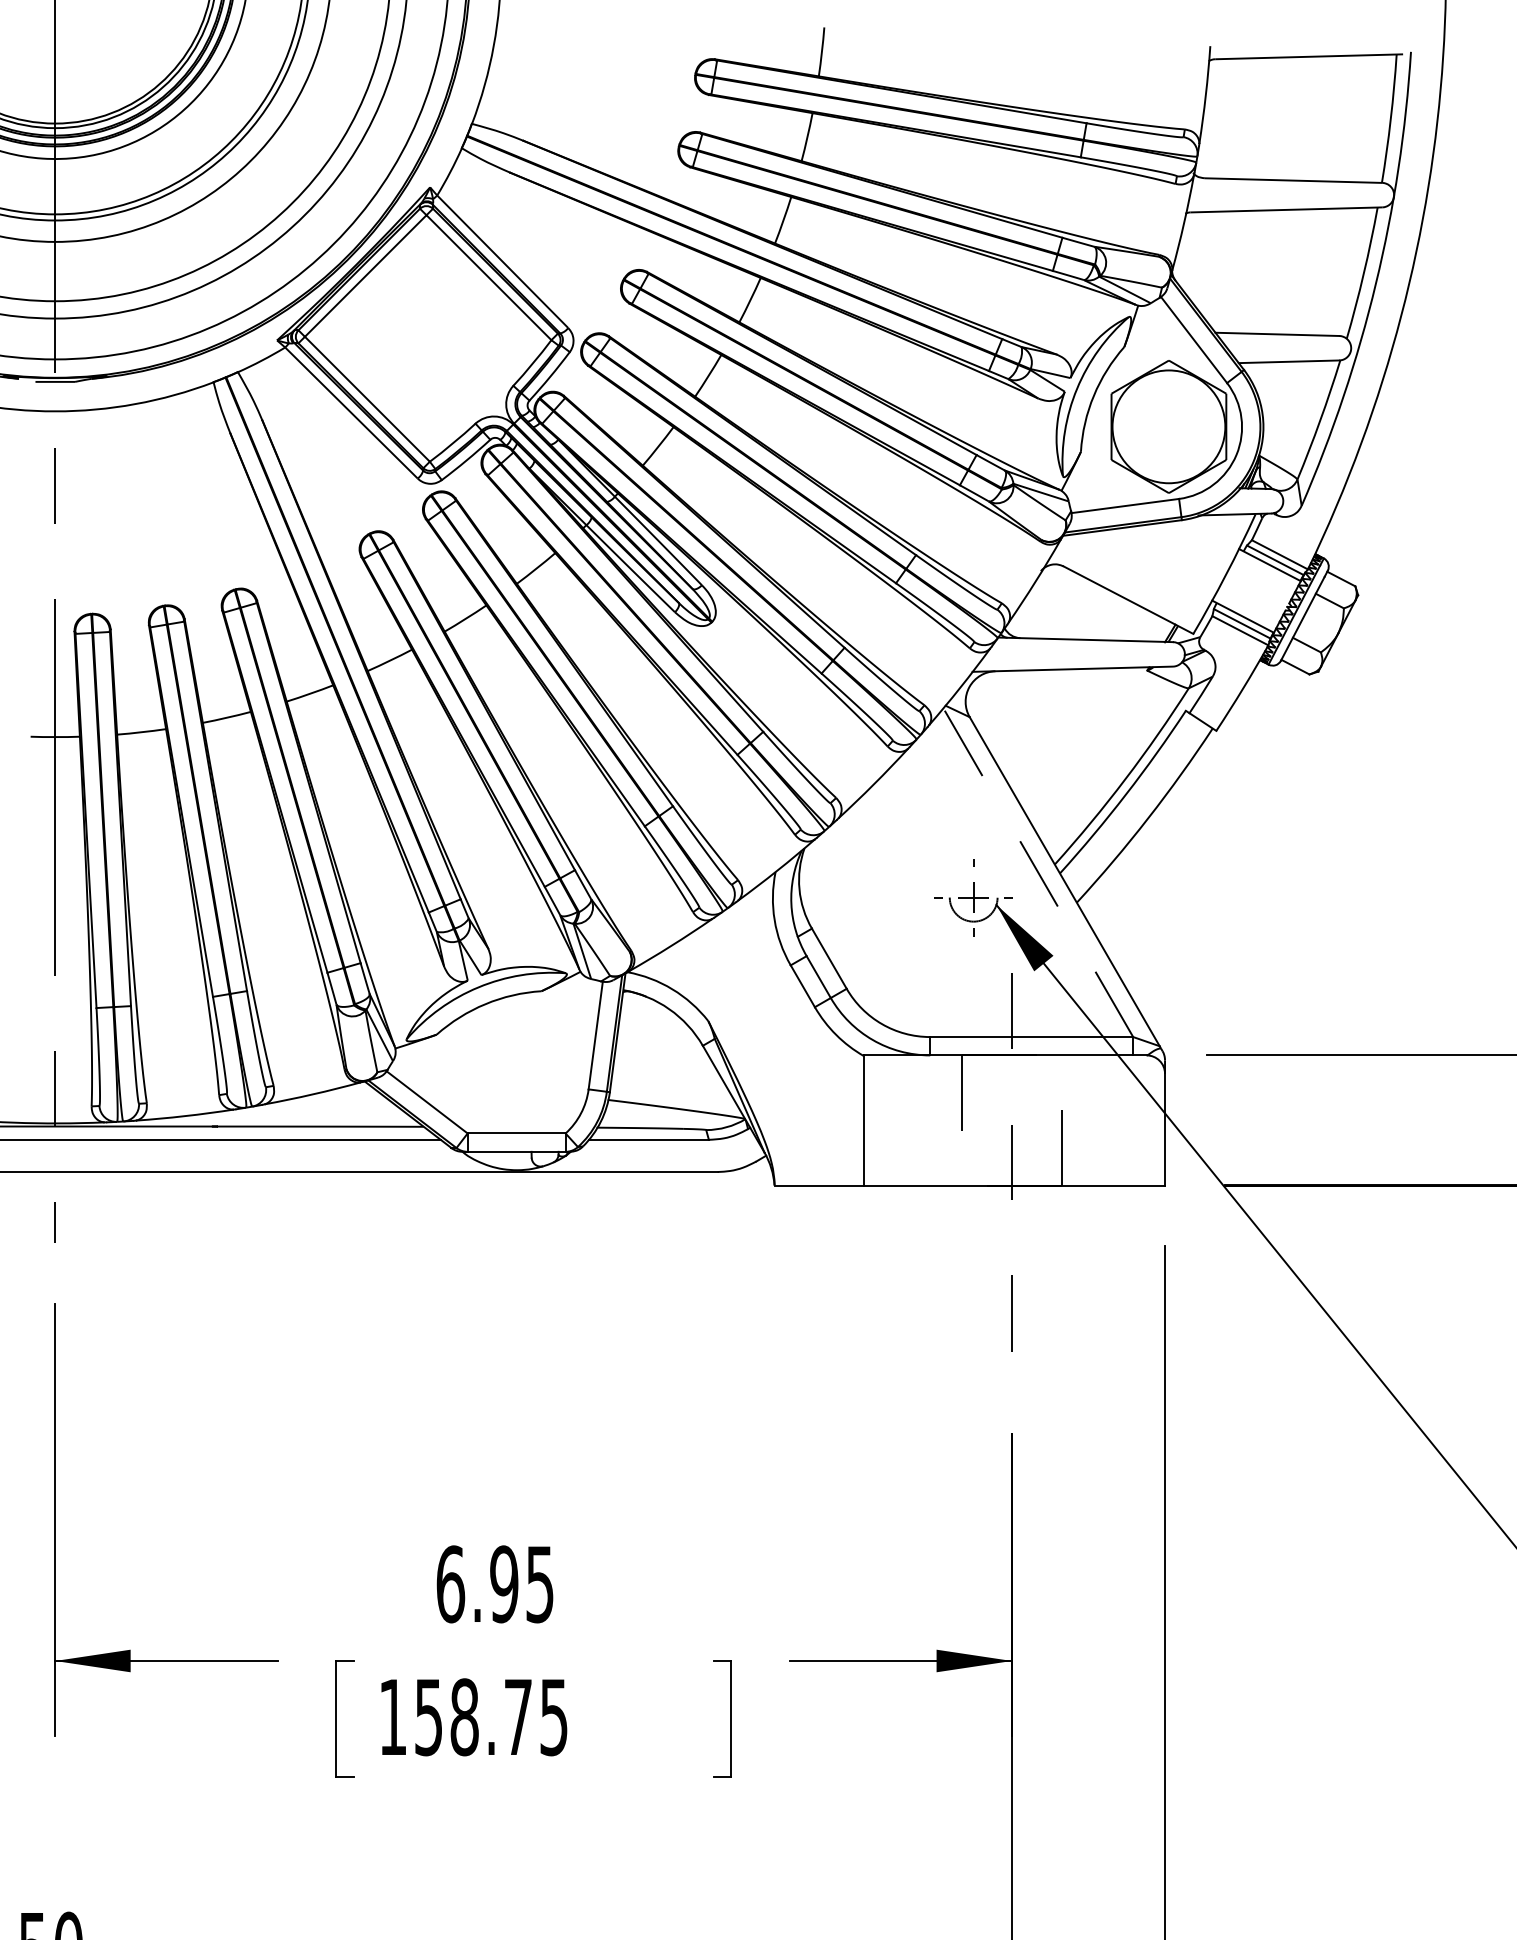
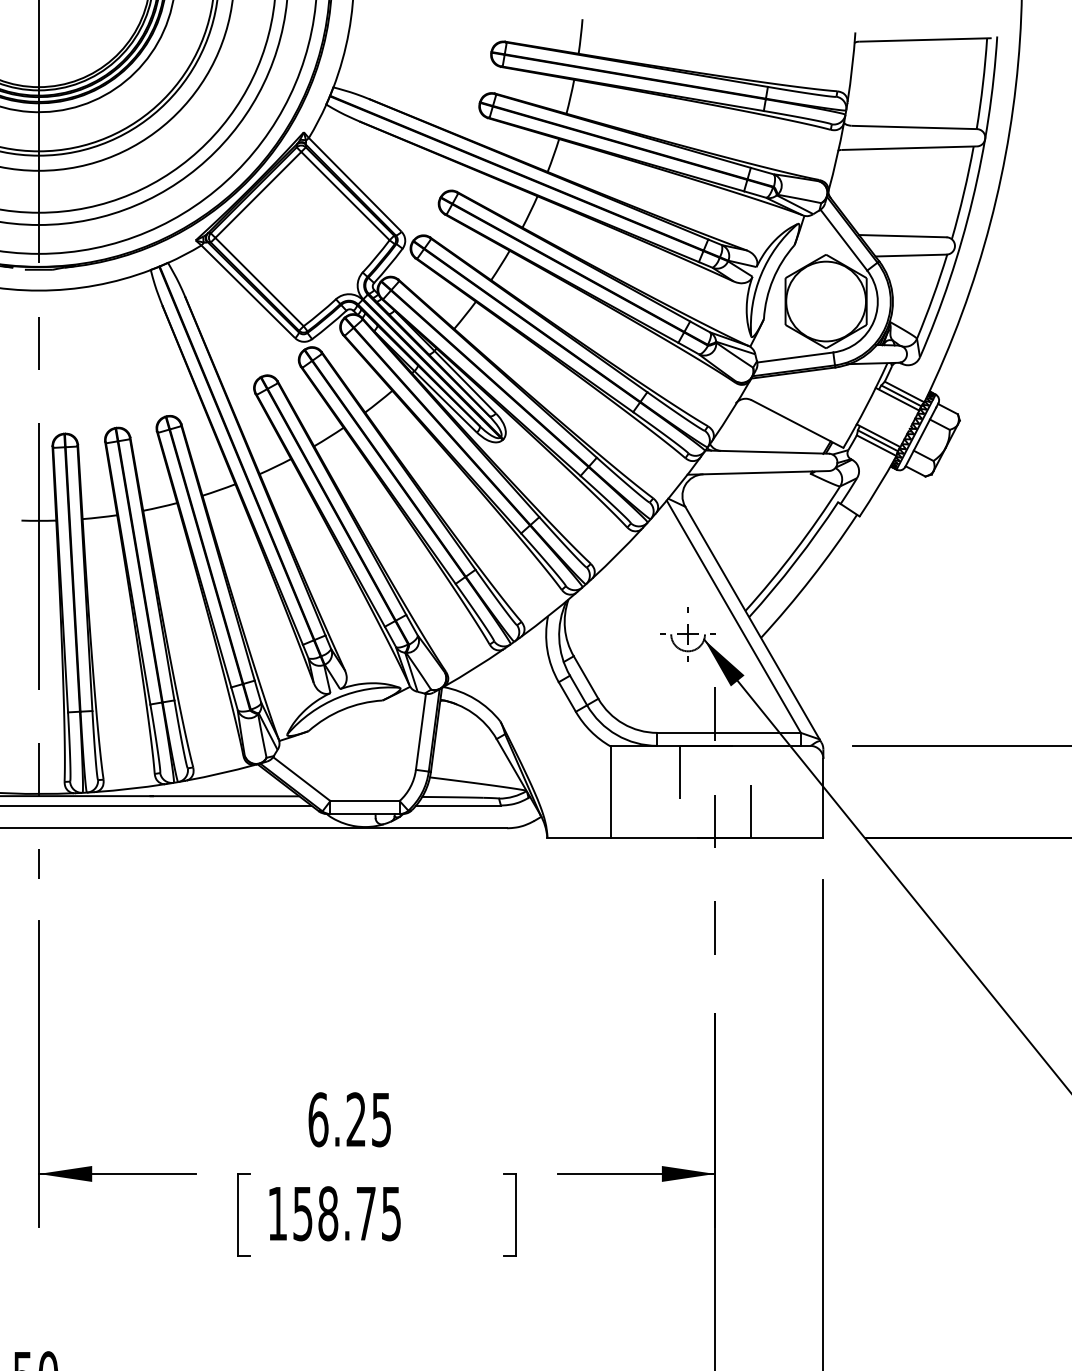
line: (1038, 872) -> (733, 616), dashed -> solid
text: (504, 1584) -> (356, 1119), 6.95 -> 6.25

